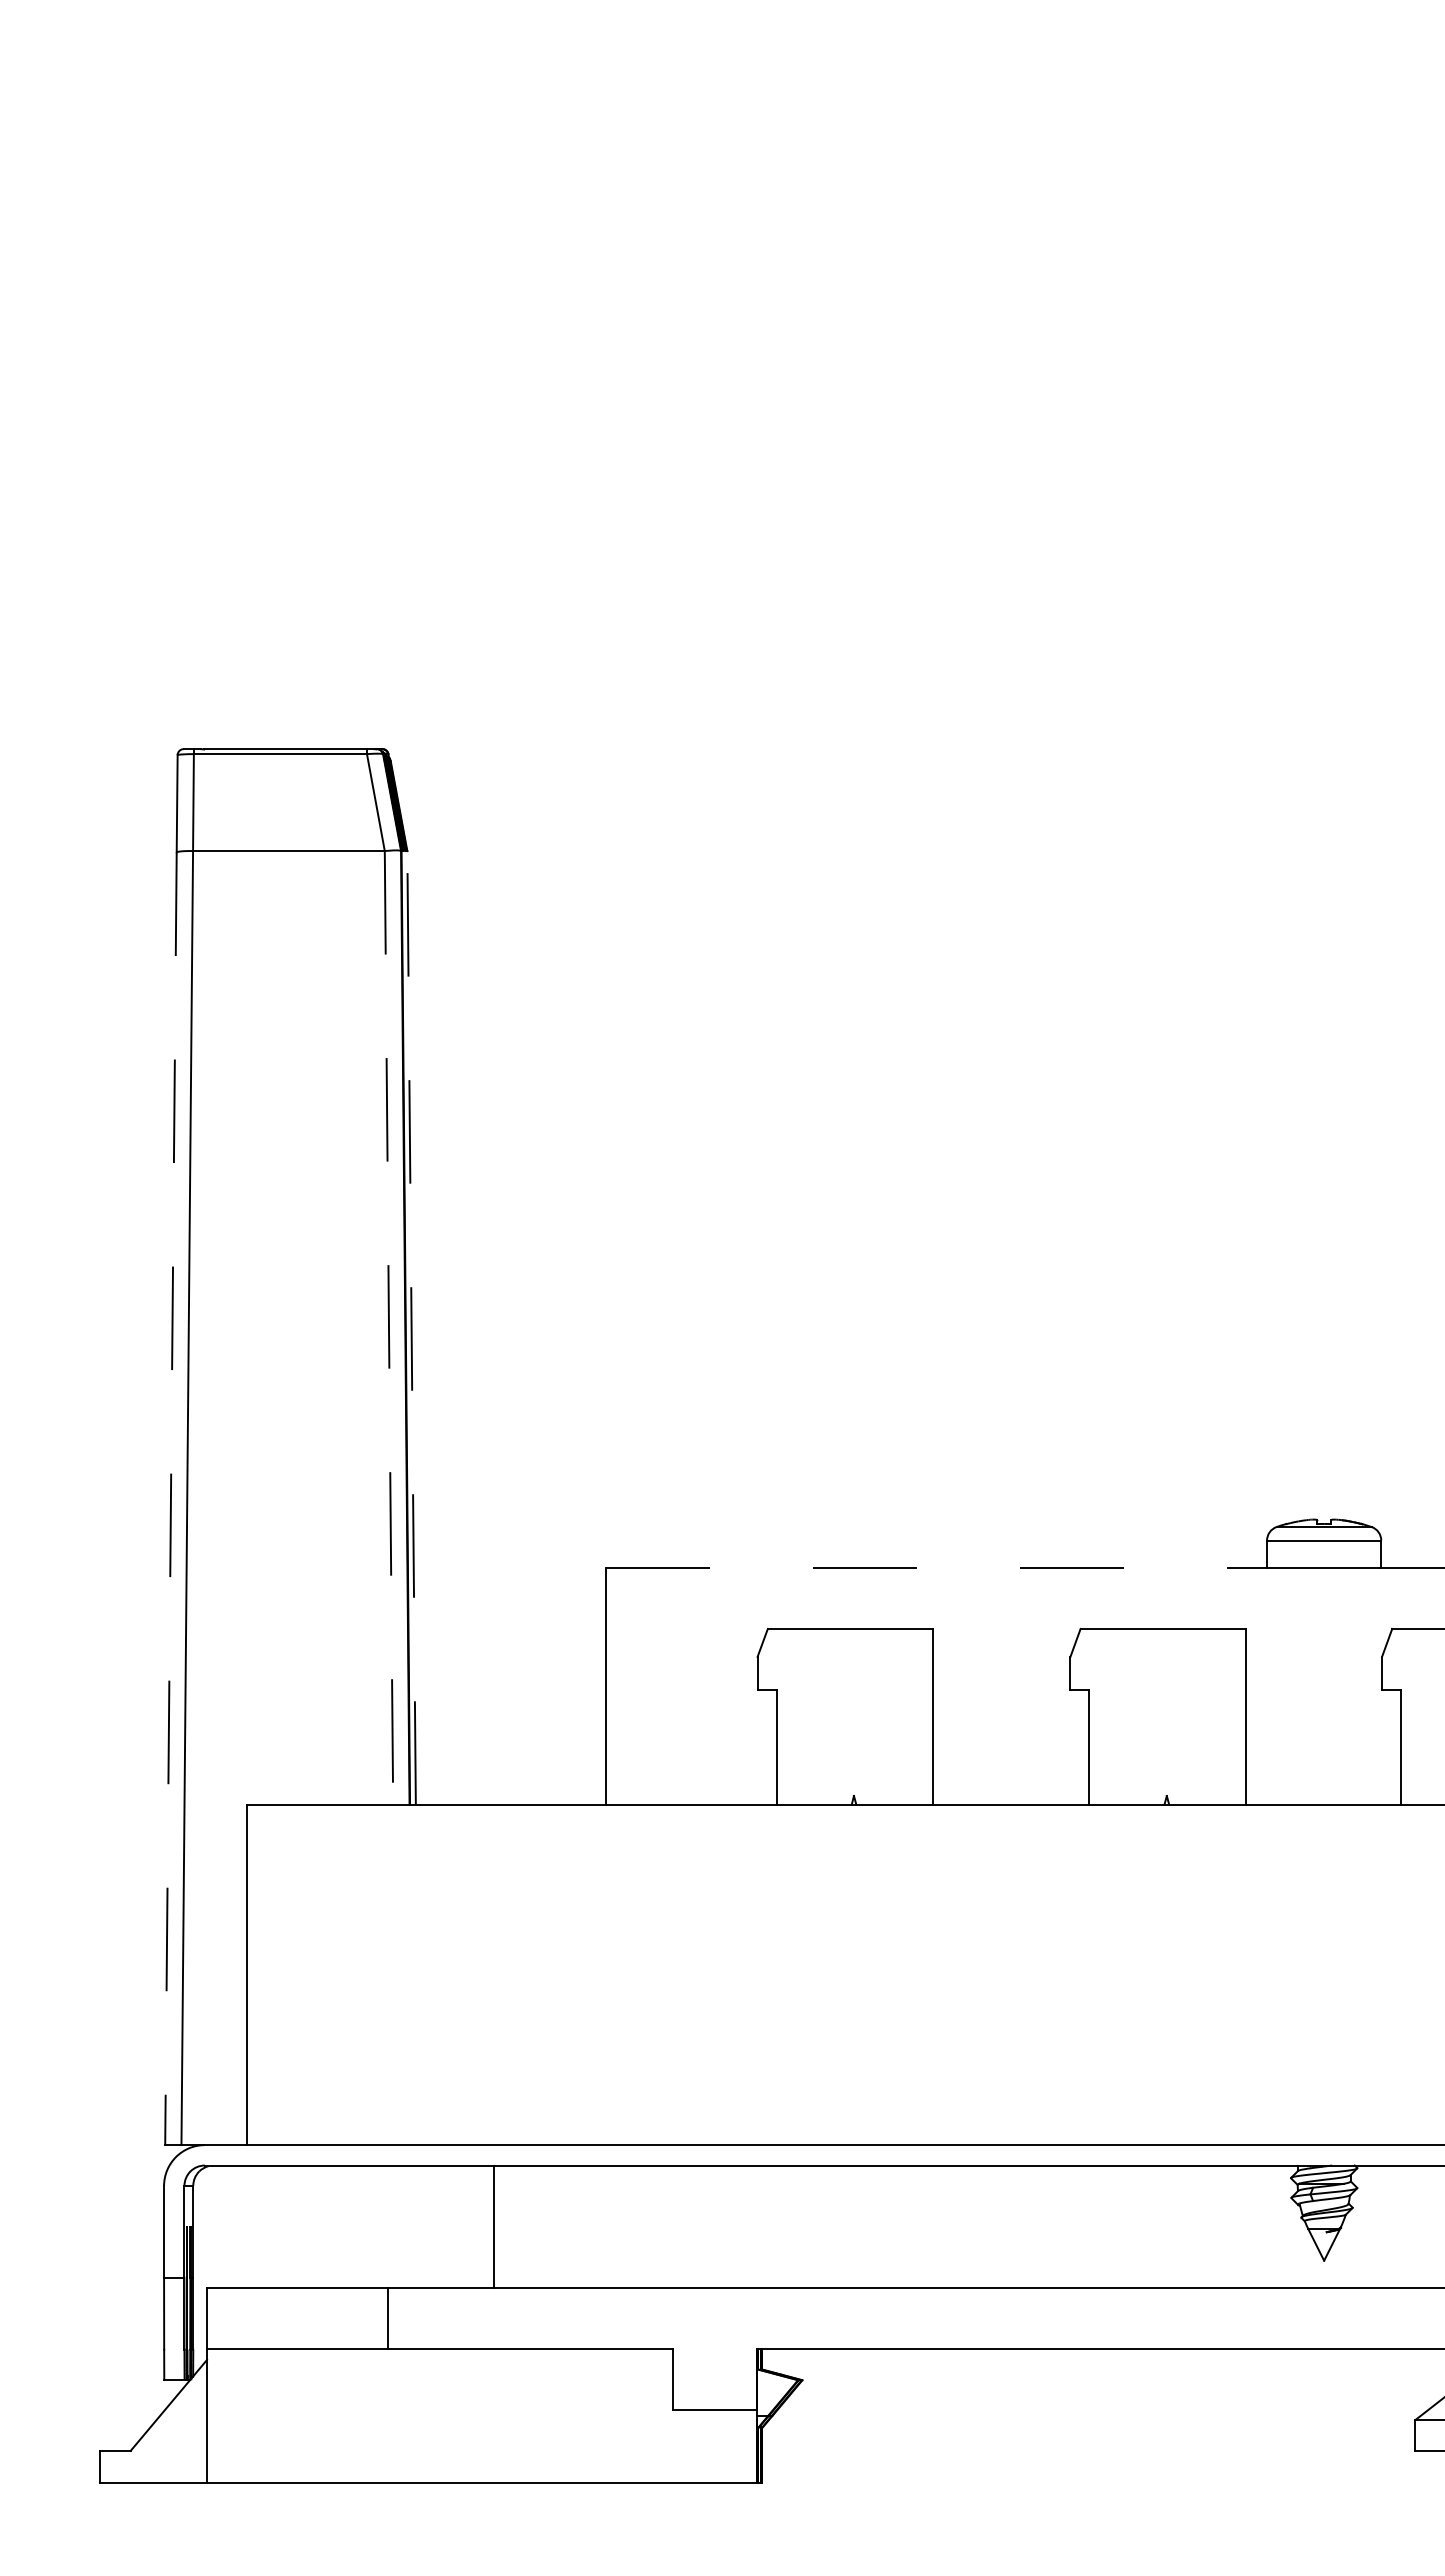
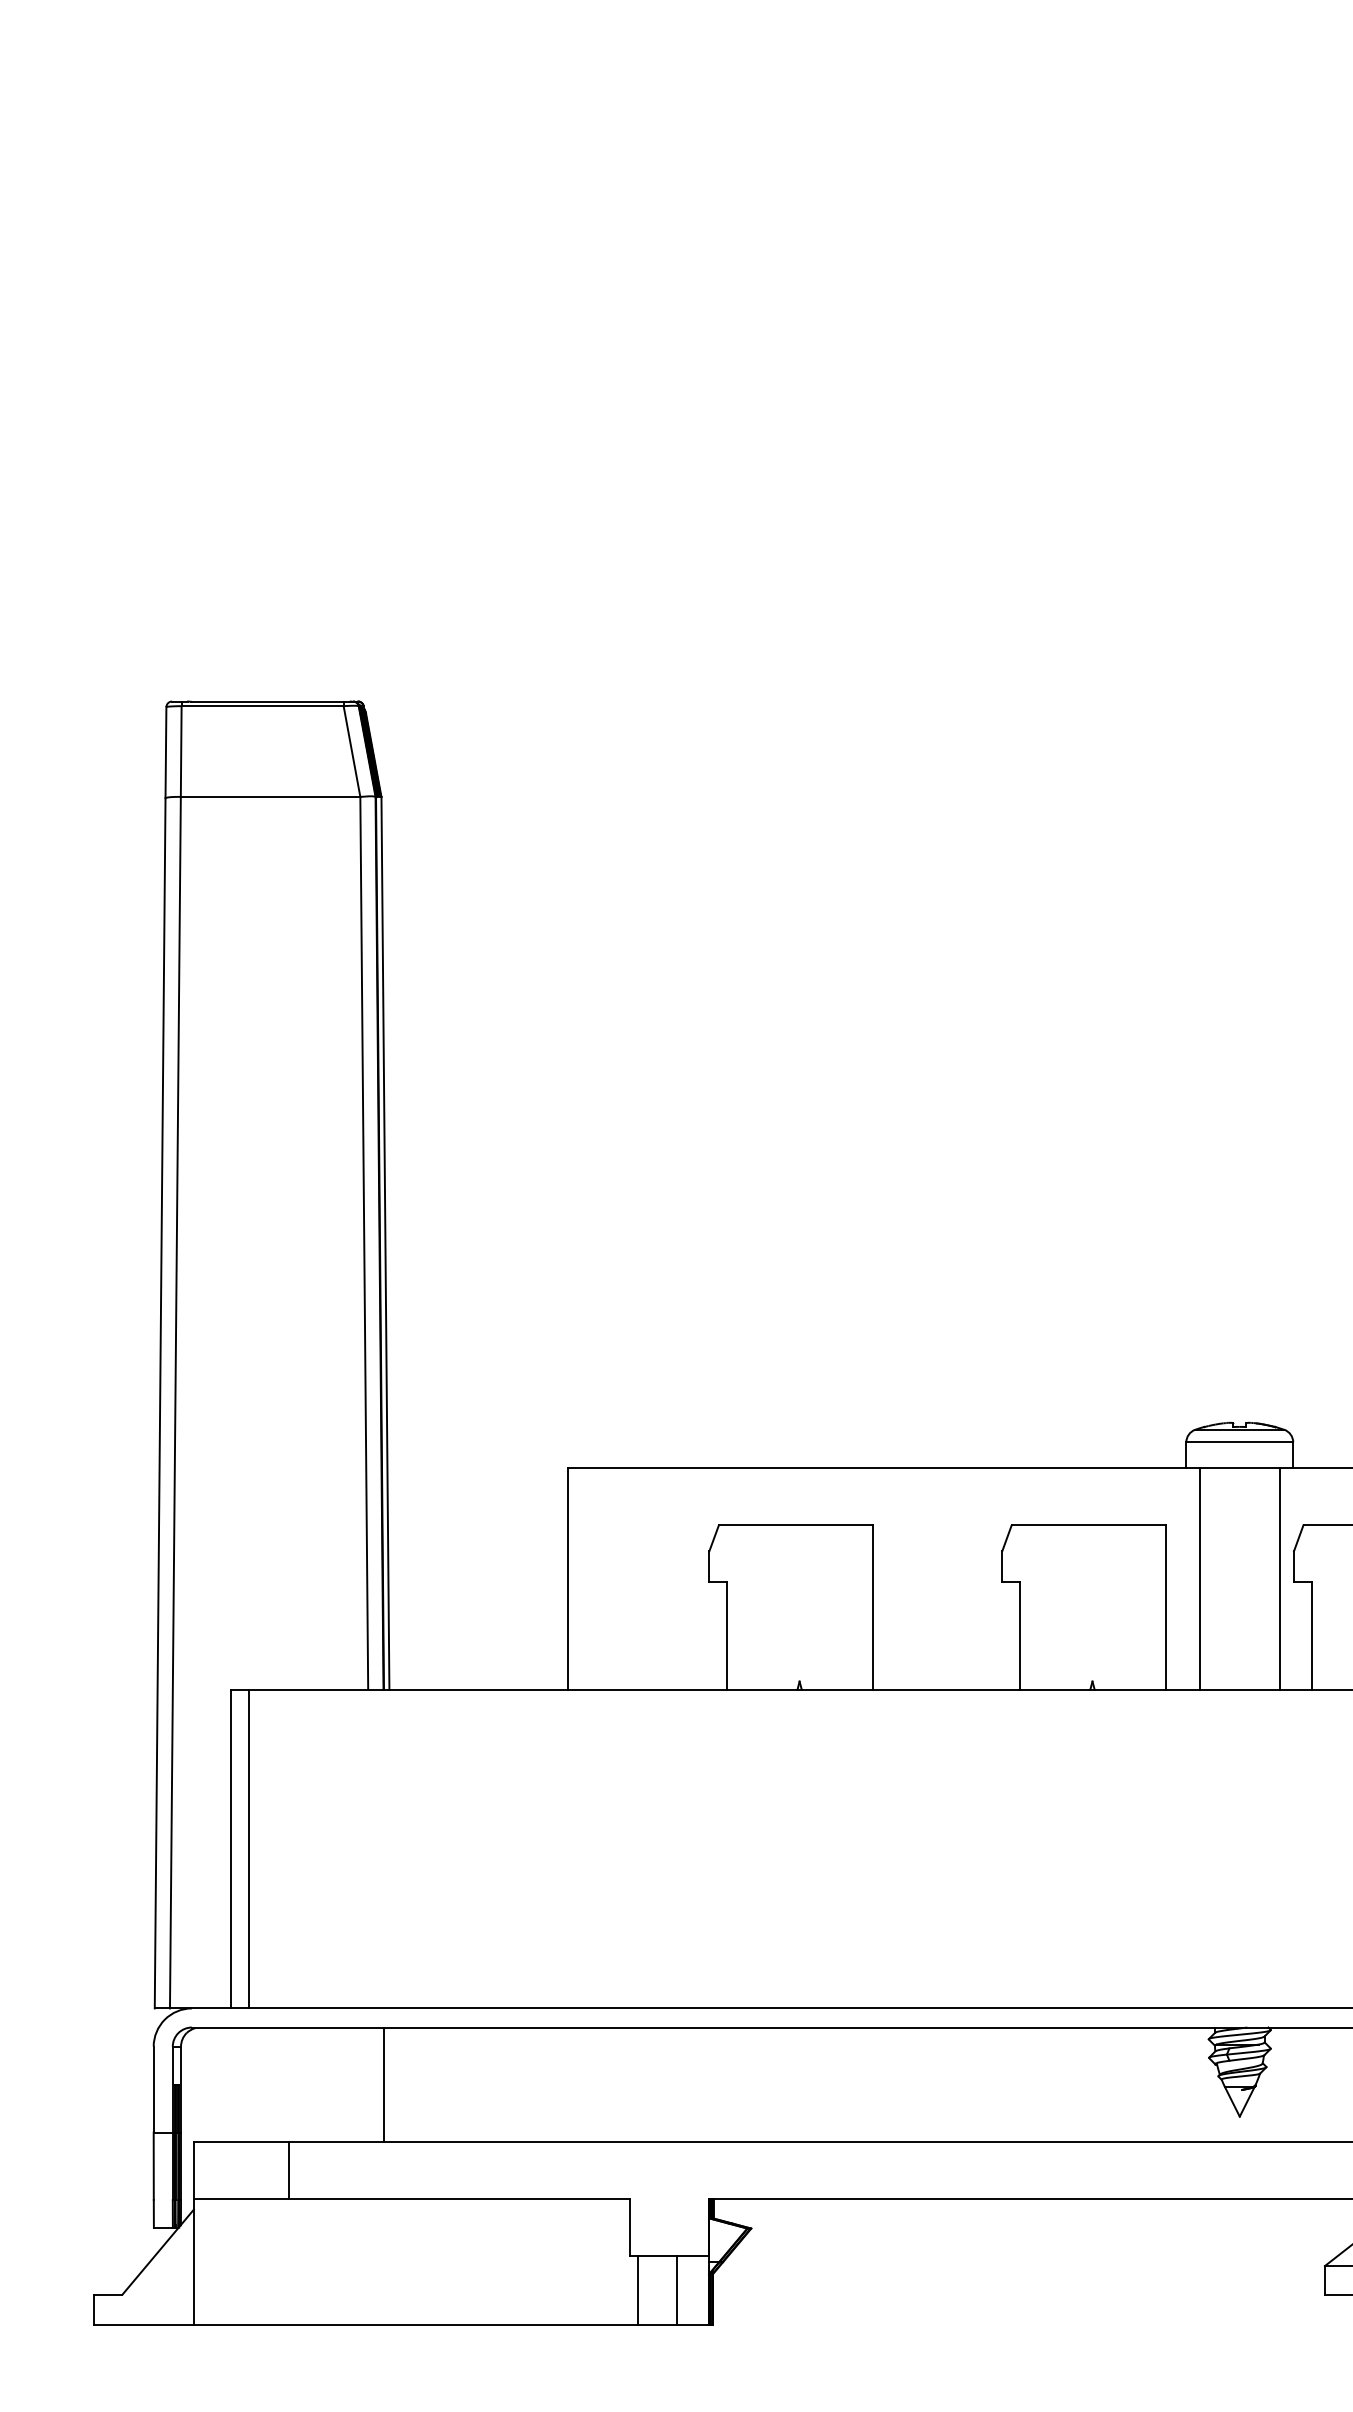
line: (388, 1327) -> (363, 1242), dashed -> solid
line: (411, 1327) -> (385, 1242), dashed -> solid
line: (170, 1499) -> (159, 1404), dashed -> solid
line: (937, 1567) -> (877, 1467), dashed -> solid
line: (1281, 1685) -> (1199, 1578), added
line: (1367, 1685) -> (1280, 1578), added
line: (265, 1974) -> (248, 1848), added
line: (494, 2226) -> (384, 2084), moved
line: (387, 2317) -> (288, 2169), moved
line: (681, 2446) -> (638, 2290), added
line: (722, 2446) -> (676, 2290), added

